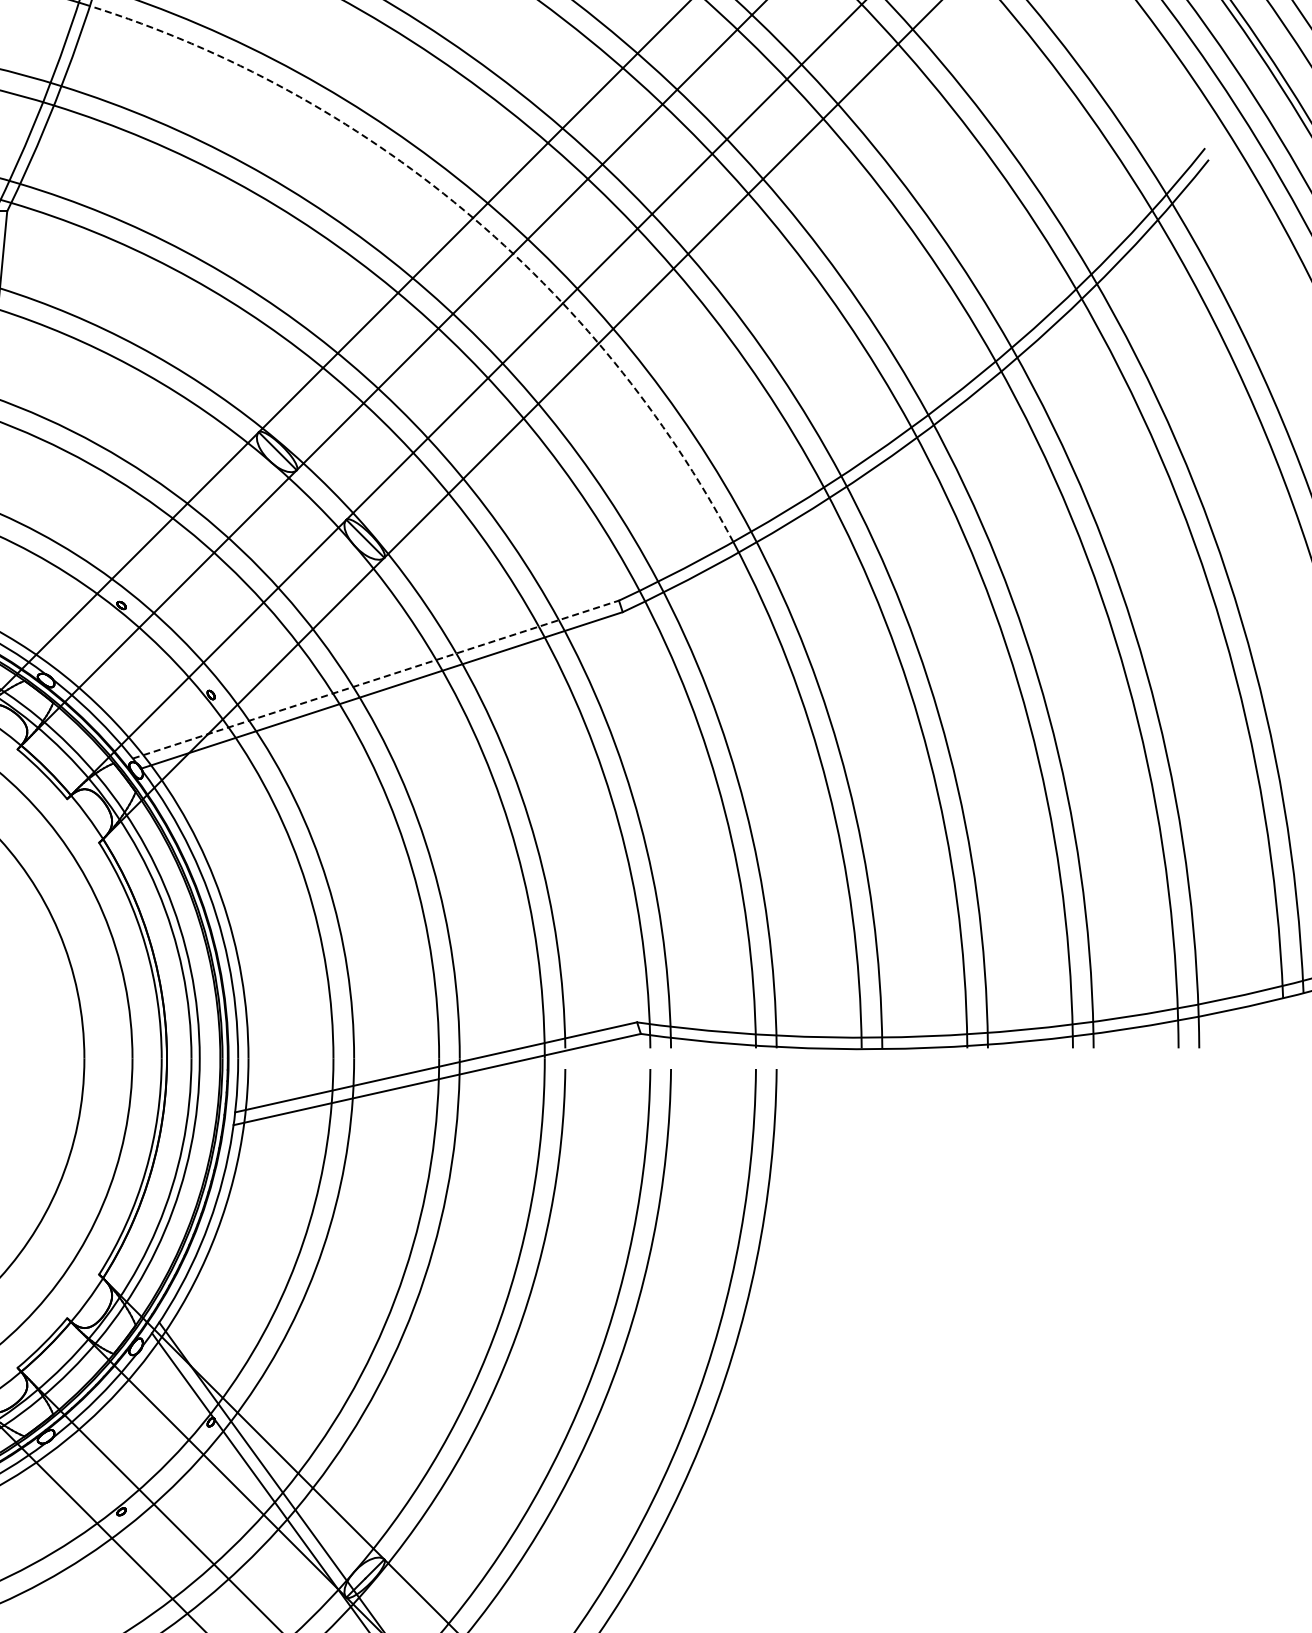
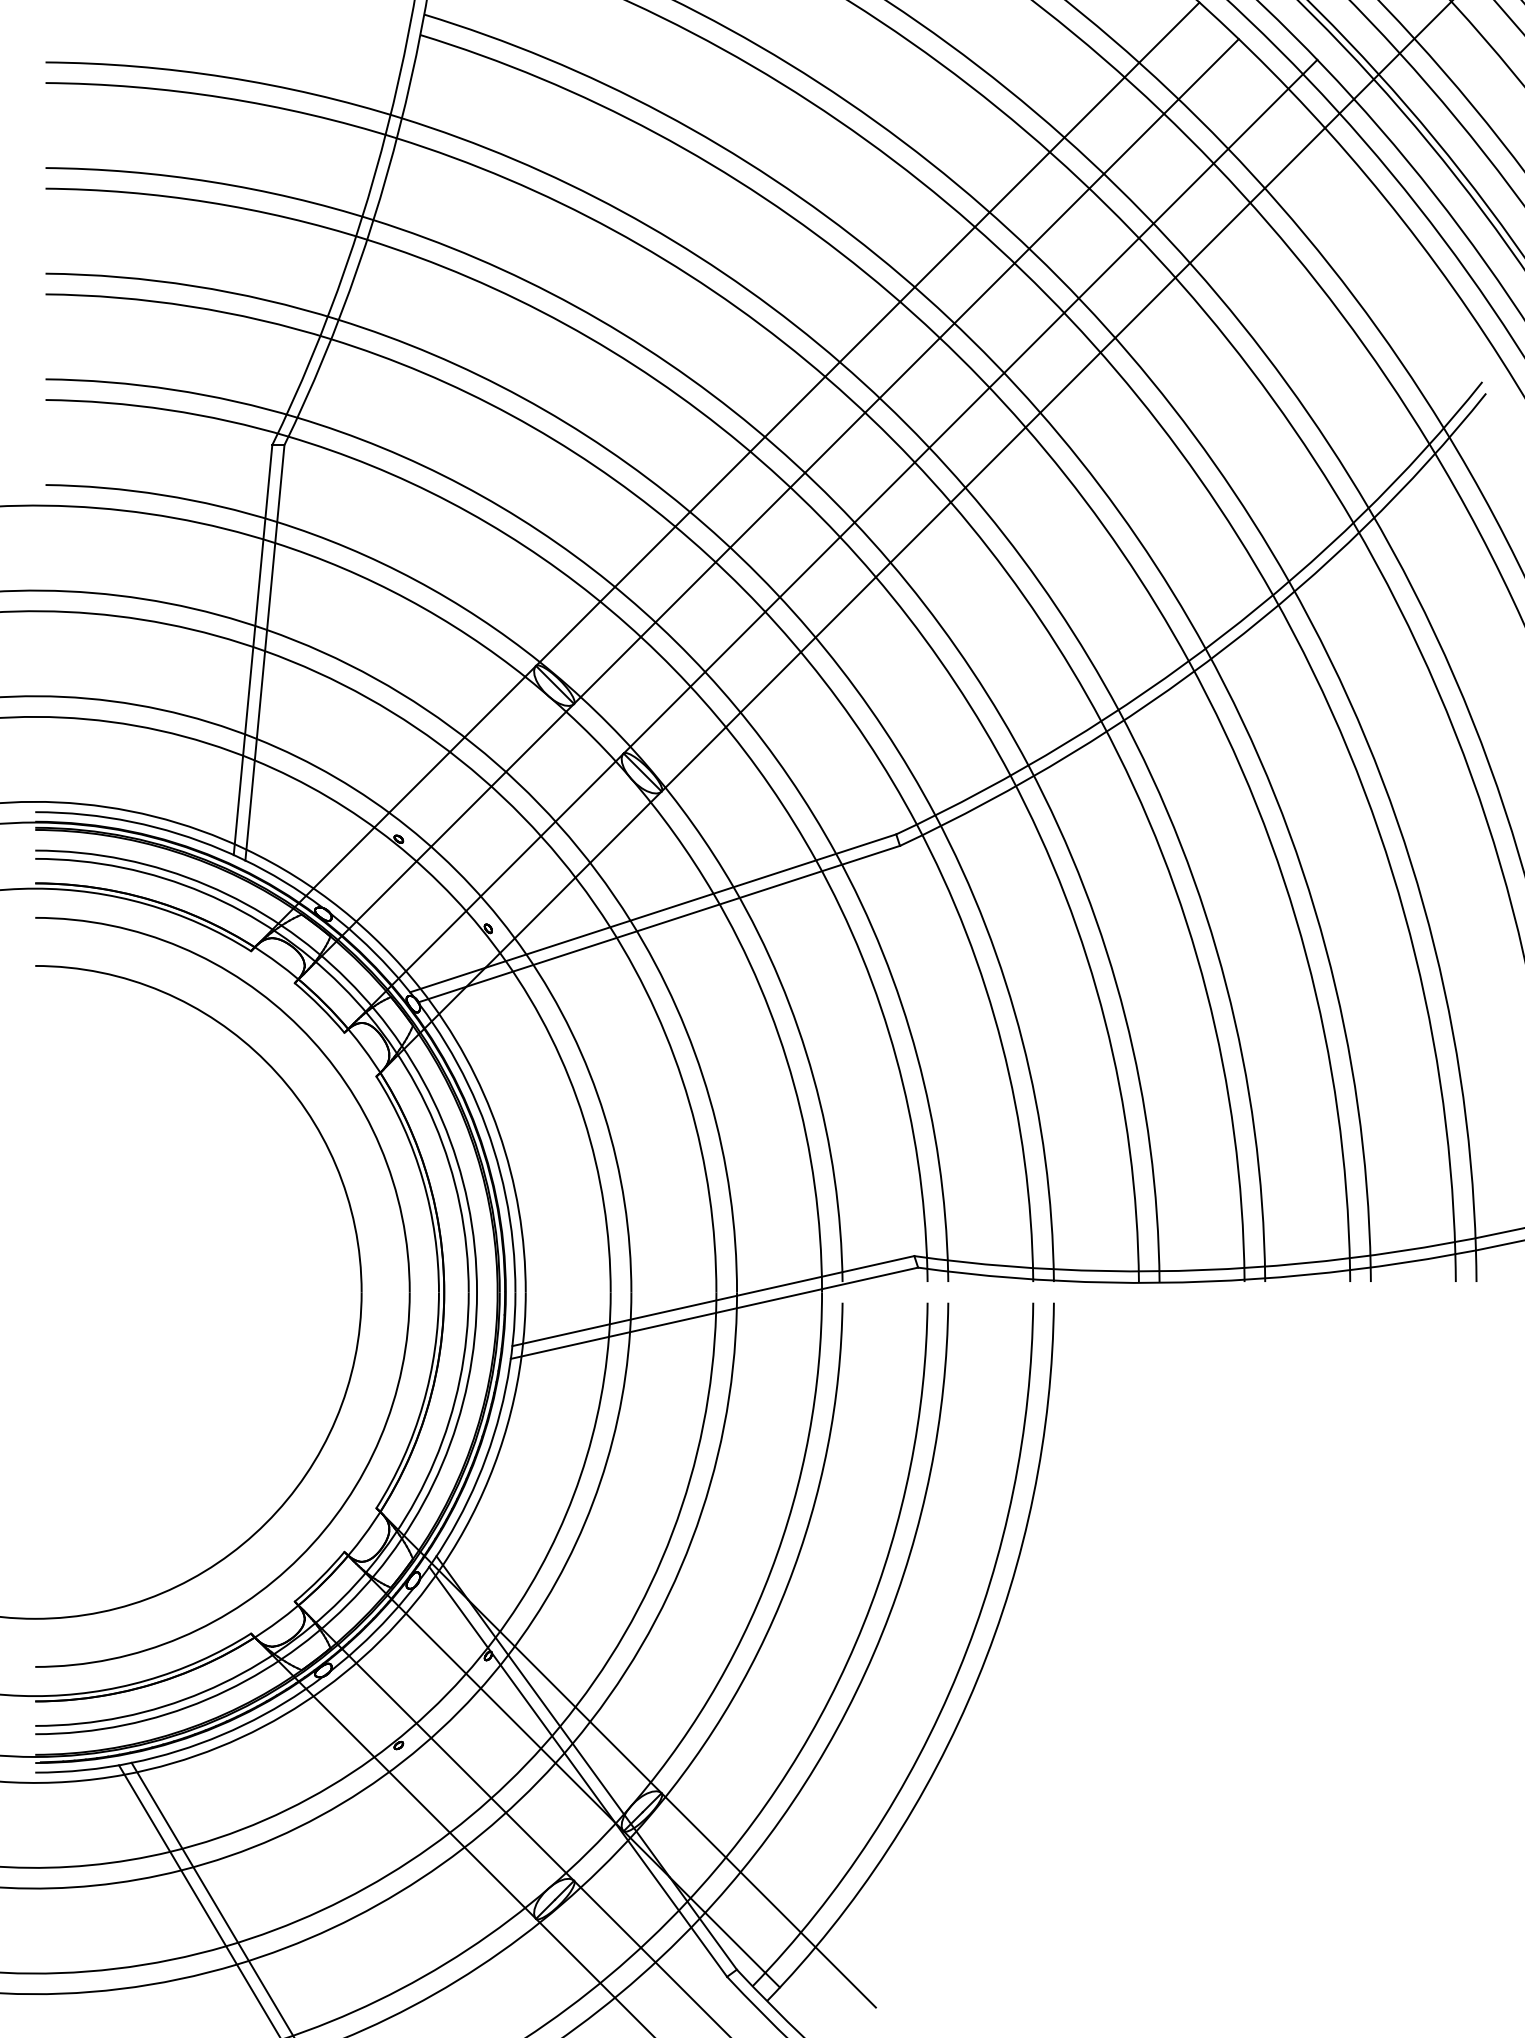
arc: (464, 210) -> (741, 444), dashed -> solid
line: (376, 679) -> (653, 913), dashed -> solid

